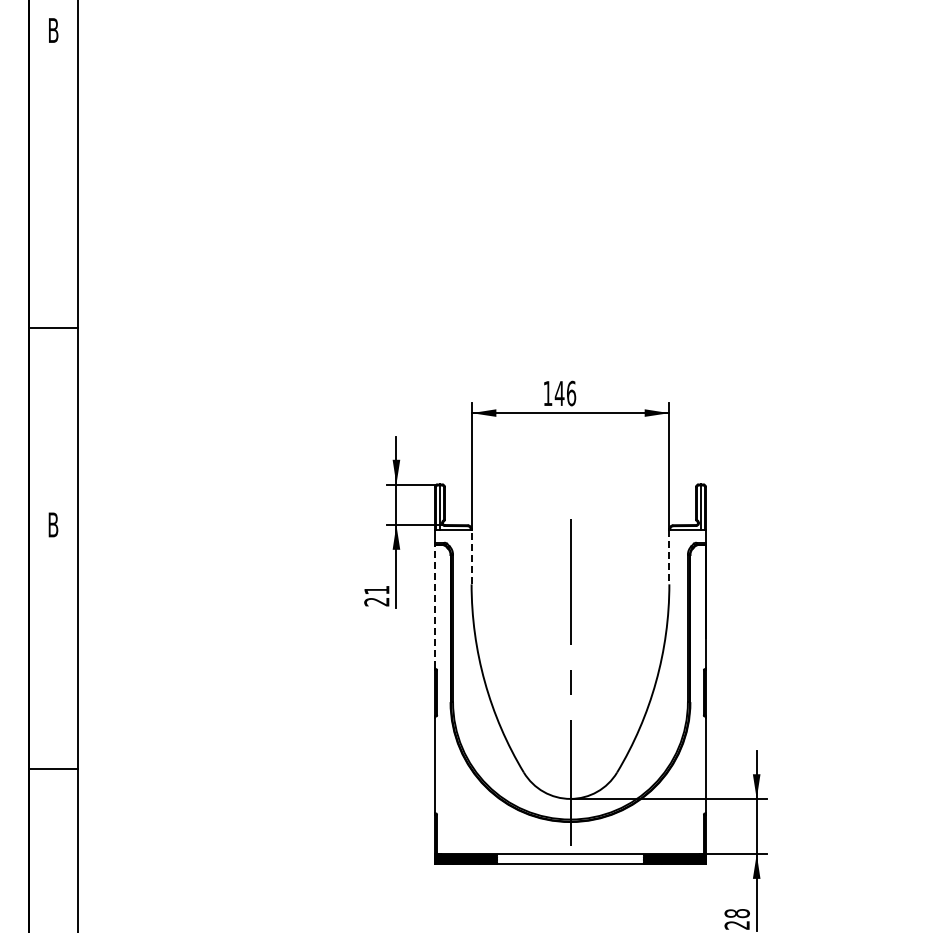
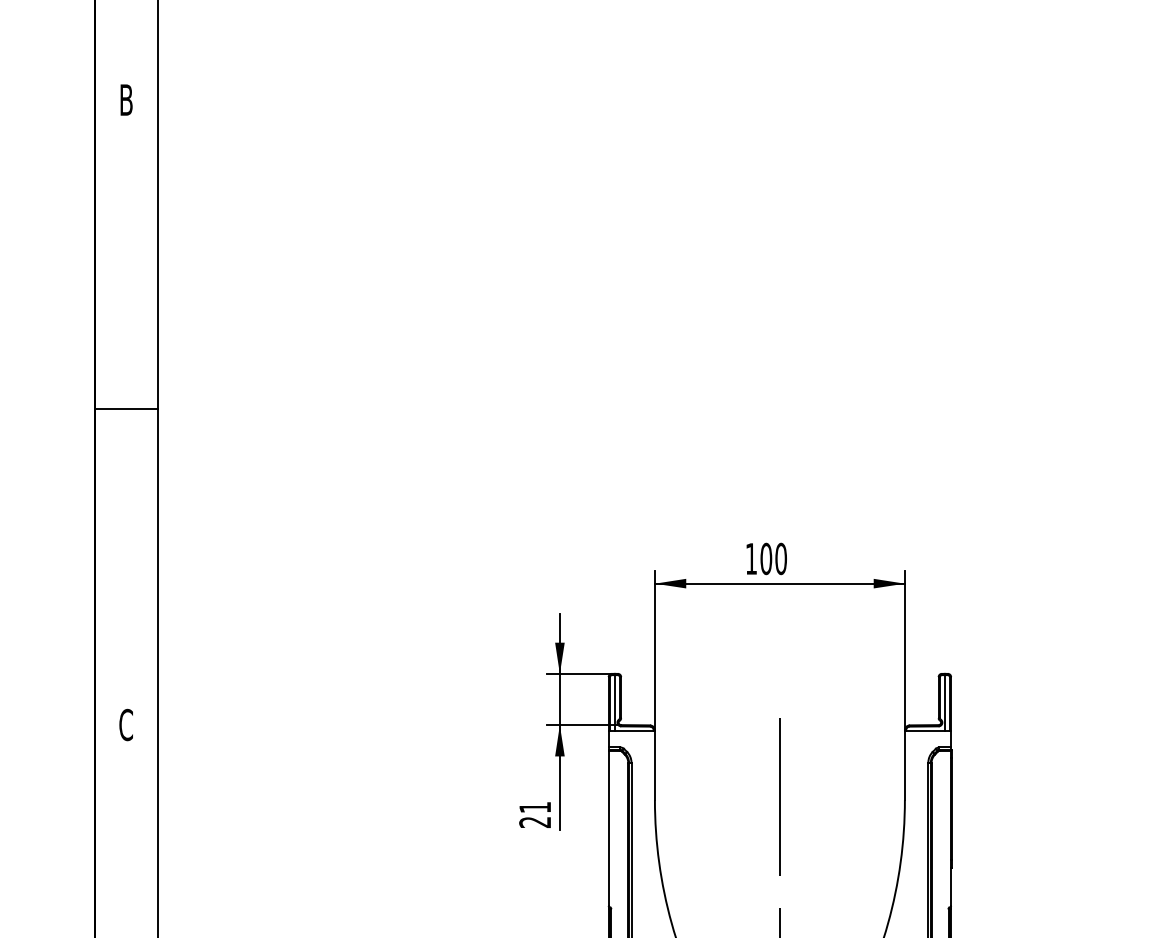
line: (53, 328) -> (126, 409), moved
text: (565, 393) -> (773, 558), 146 -> 100
text: (53, 524) -> (126, 724), B -> C
line: (471, 556) -> (654, 764), dashed -> solid
line: (669, 557) -> (905, 766), dashed -> solid
line: (435, 606) -> (609, 828), dashed -> solid

